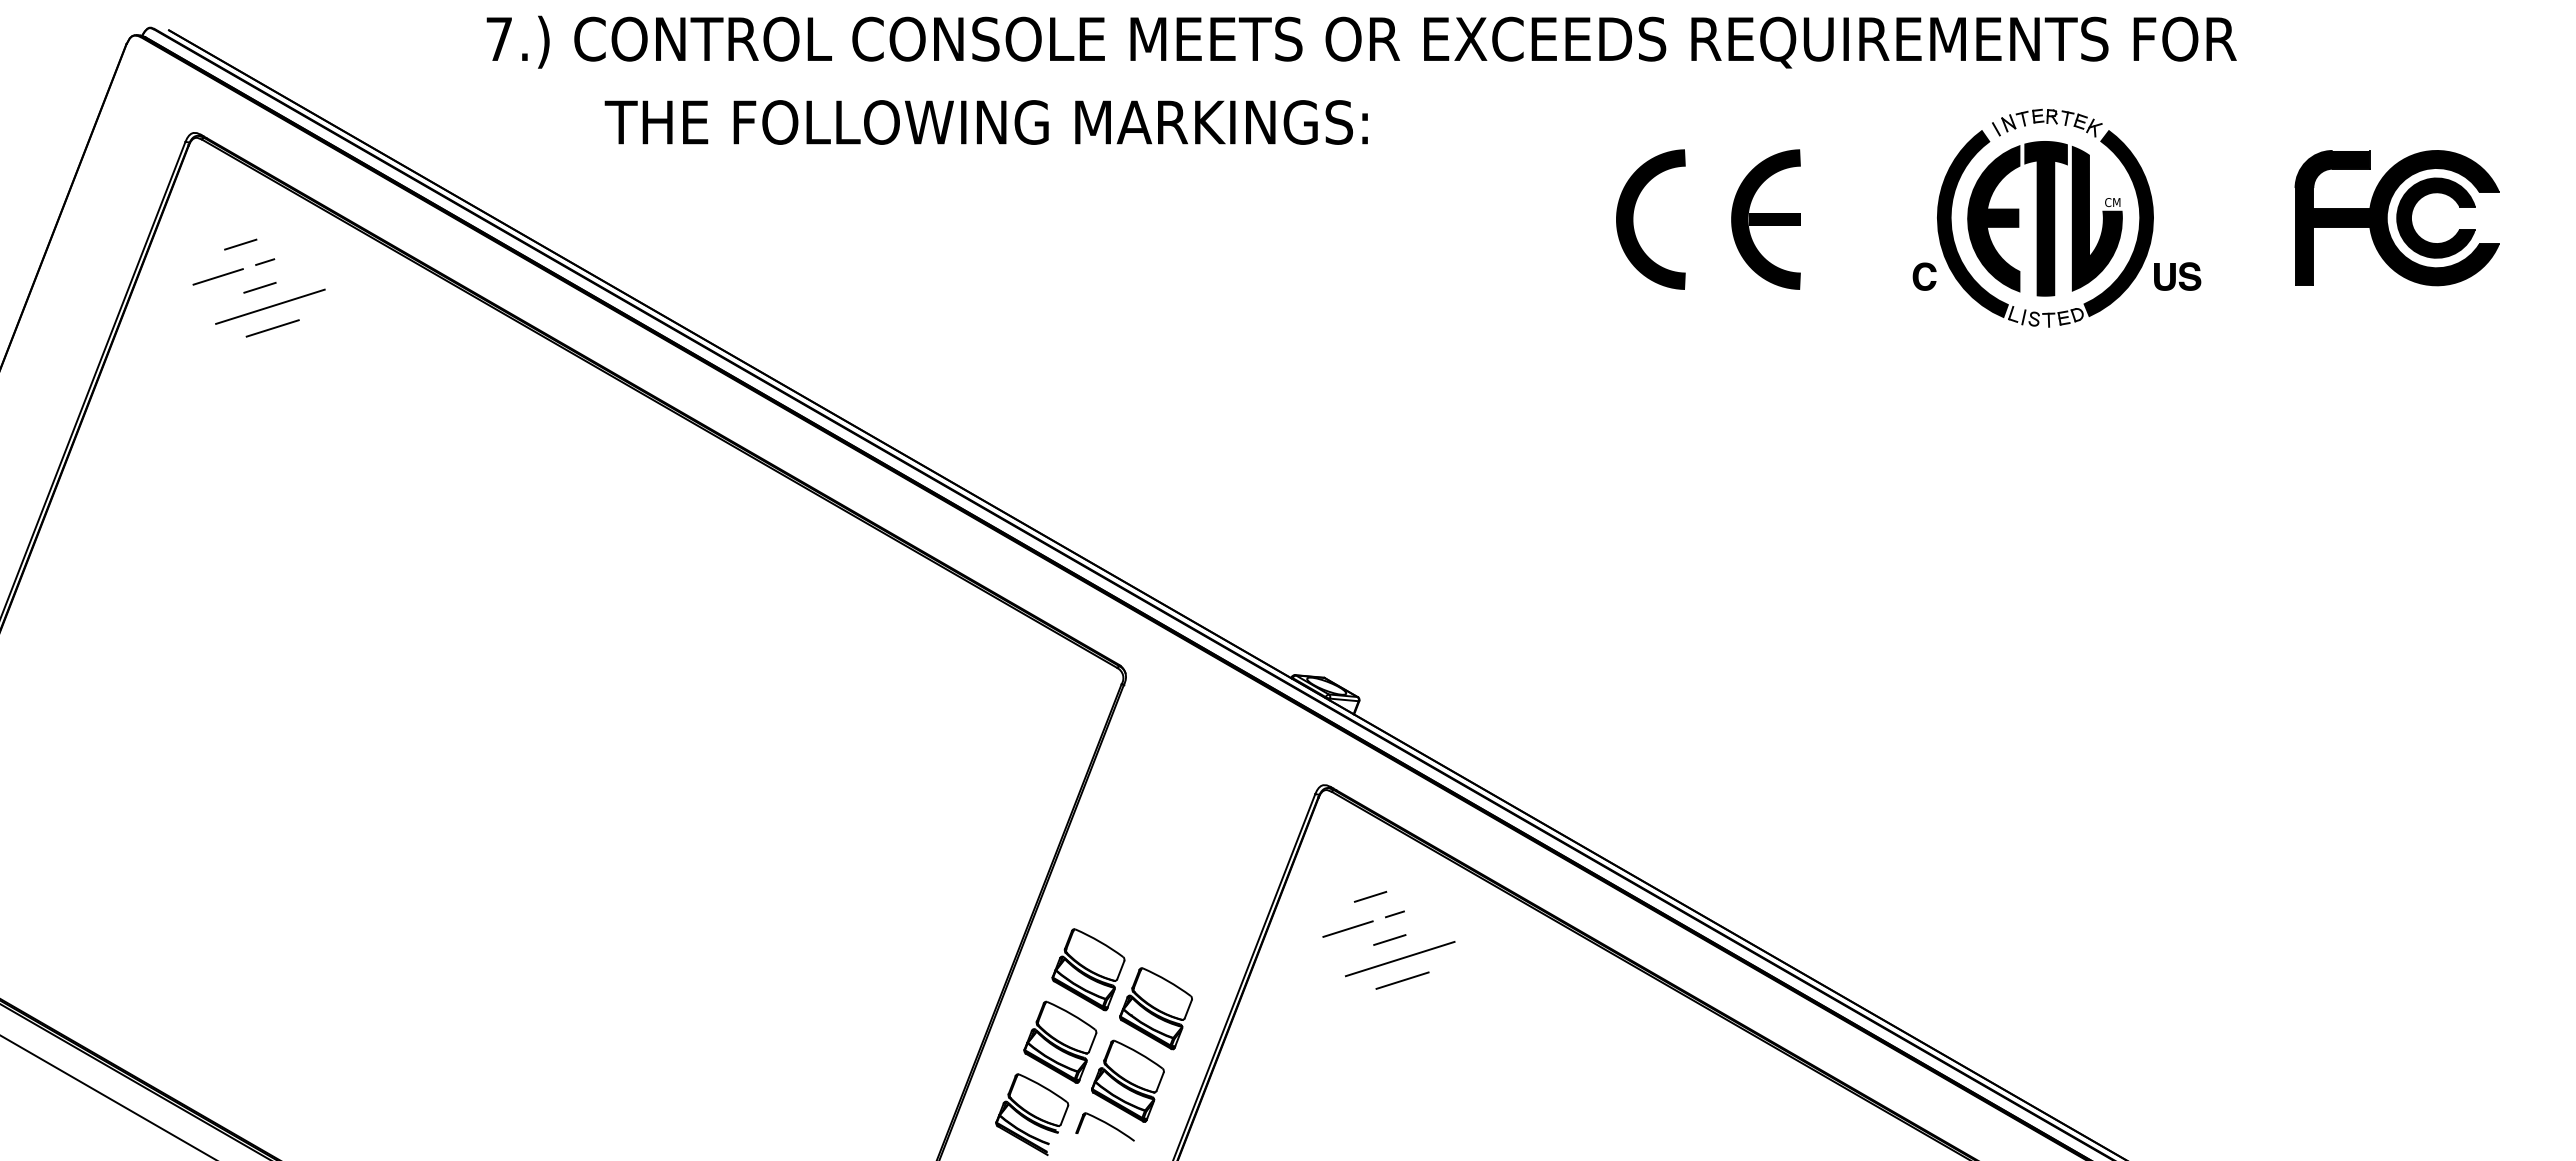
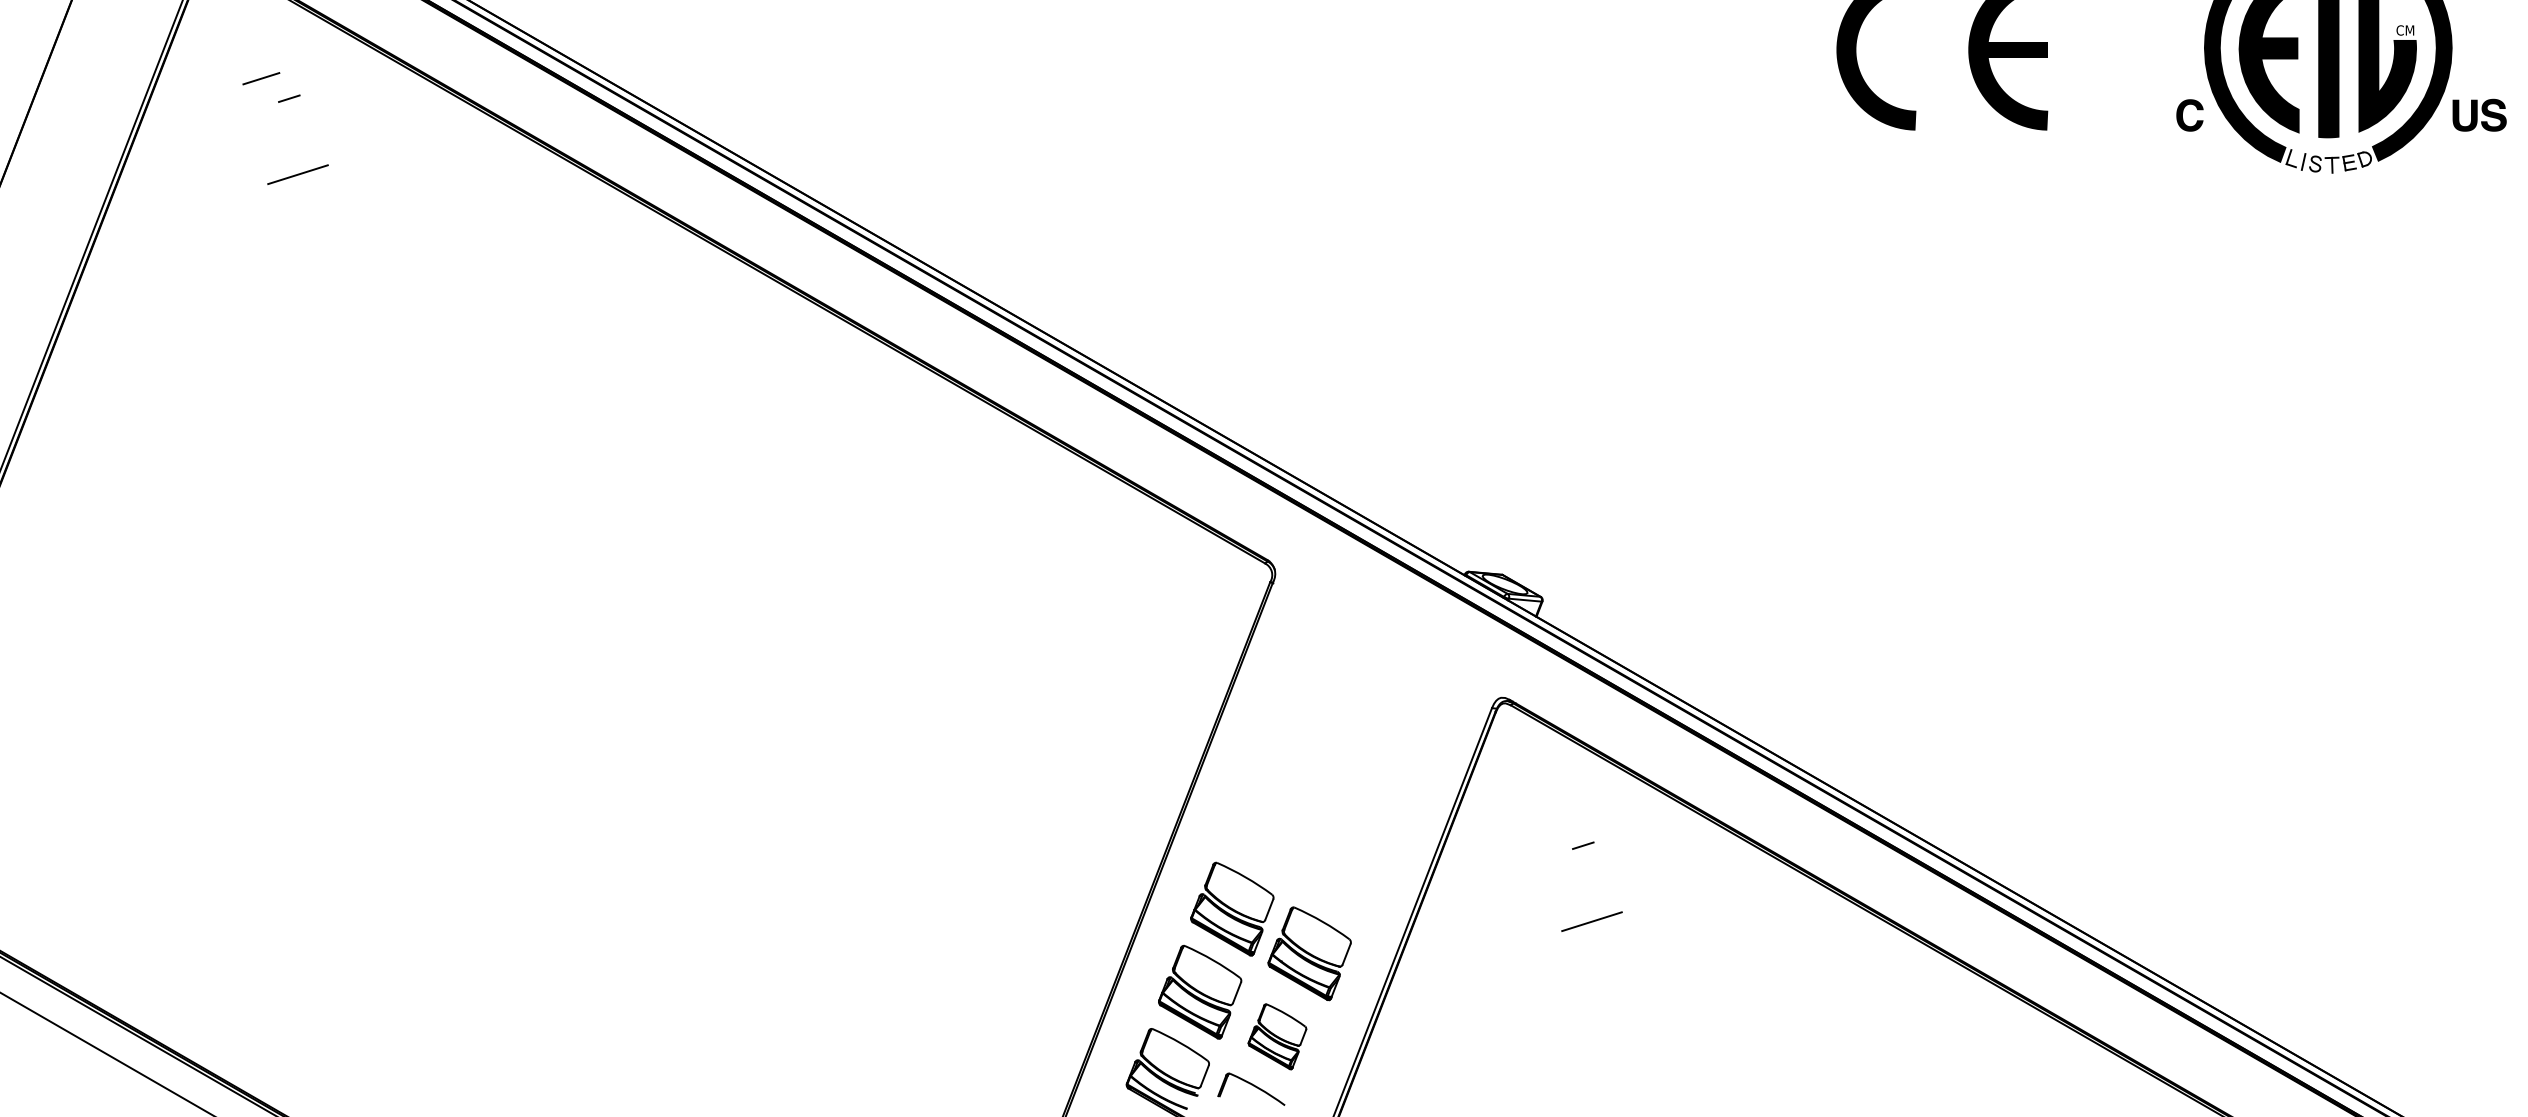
line: (217, 276) -> (234, 115), removed
line: (259, 287) -> (282, 127), removed
line: (270, 306) -> (295, 149), removed
line: (1370, 896) -> (1555, 825), removed
line: (1347, 928) -> (1528, 861), removed
line: (1389, 939) -> (1577, 874), removed
line: (1399, 958) -> (1588, 896), removed
part: (1127, 1080) -> (1276, 1036), size x0.7

